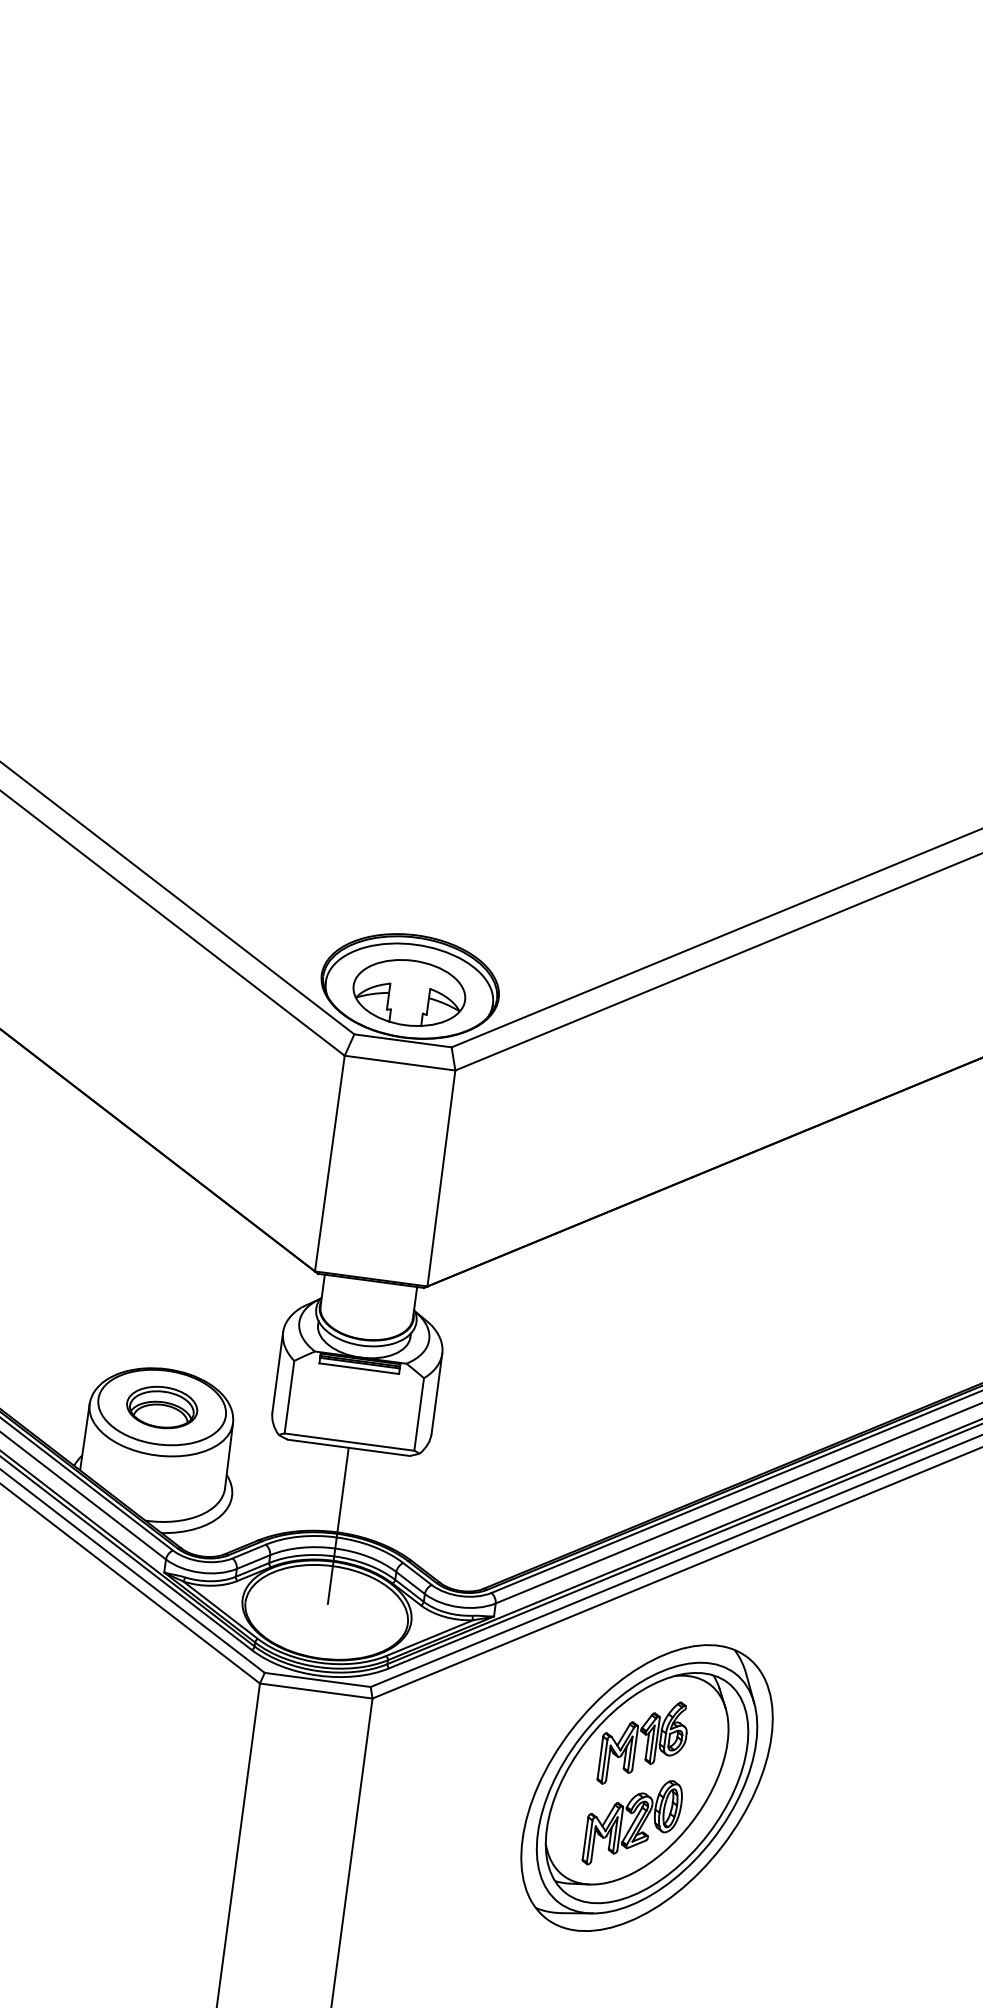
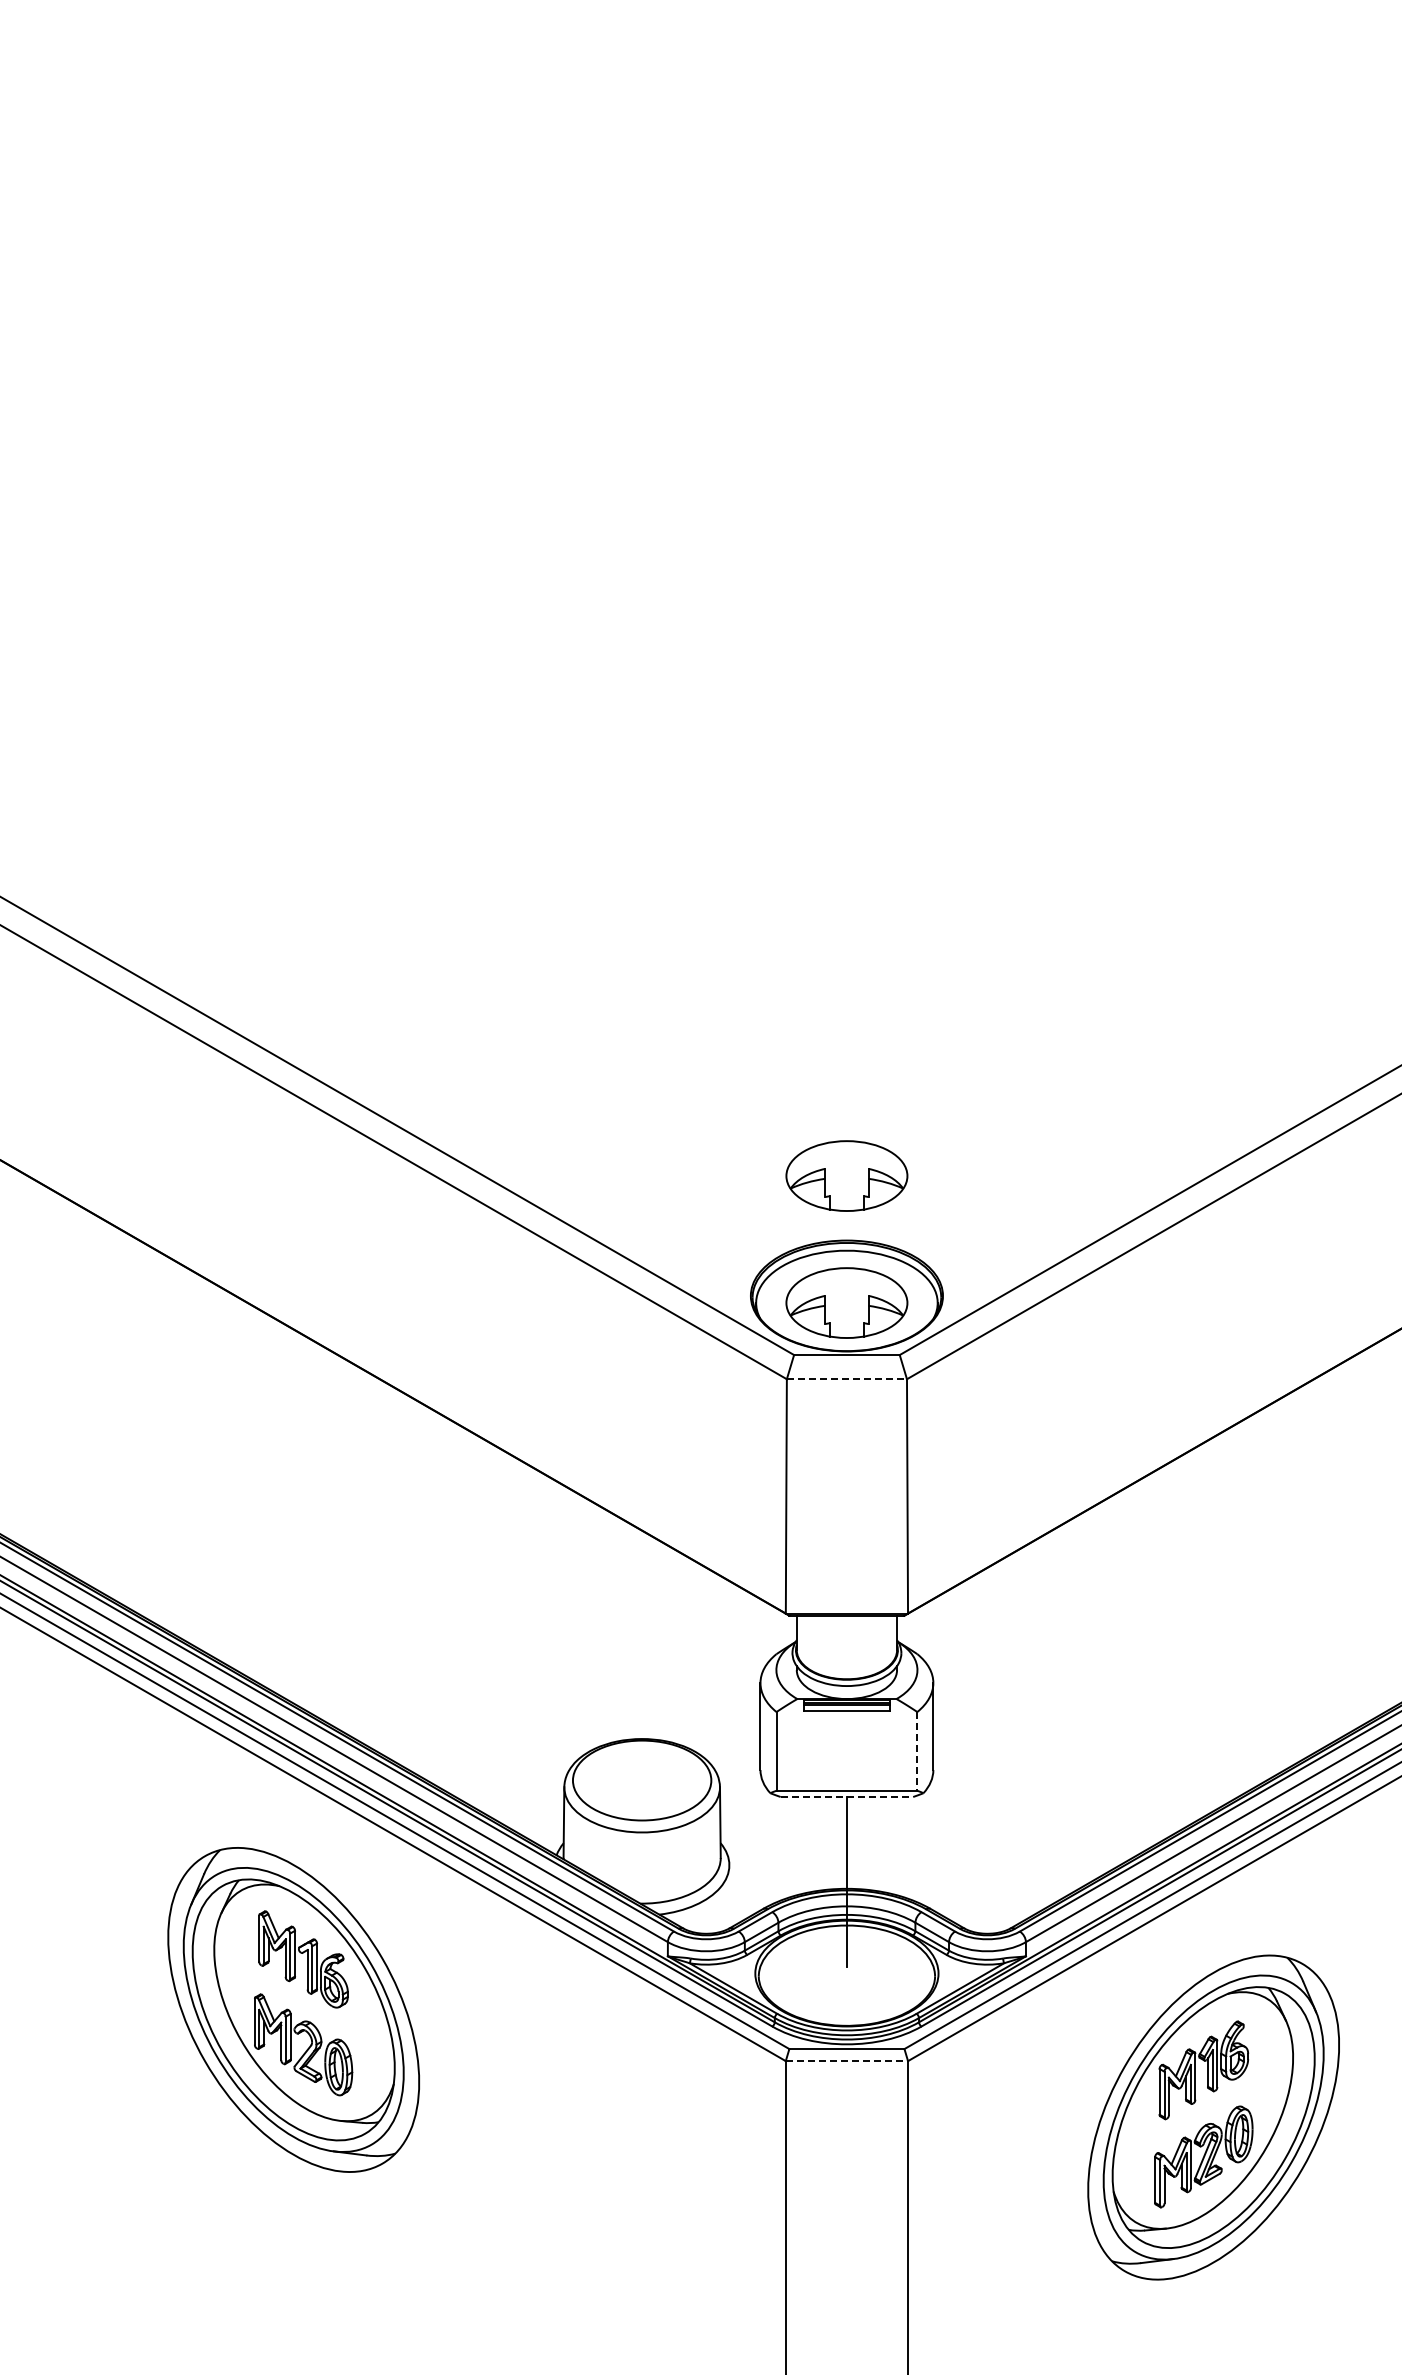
part: (424, 875) -> (846, 1175), added
line: (400, 1063) -> (847, 1379), solid -> dashed
part: (162, 1407) -> (642, 1780), removed
line: (419, 1414) -> (917, 1751), solid -> dashed
line: (349, 1448) -> (847, 1797), solid -> dashed
line: (316, 1691) -> (847, 2061), solid -> dashed

